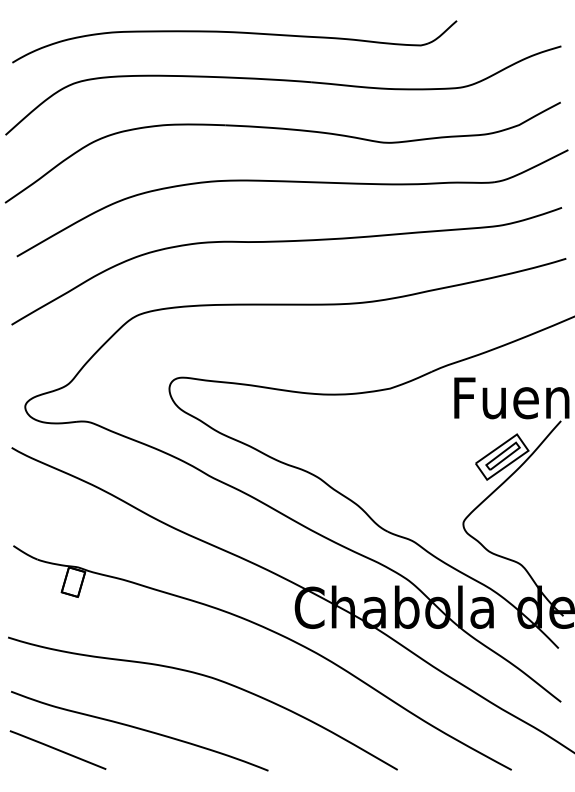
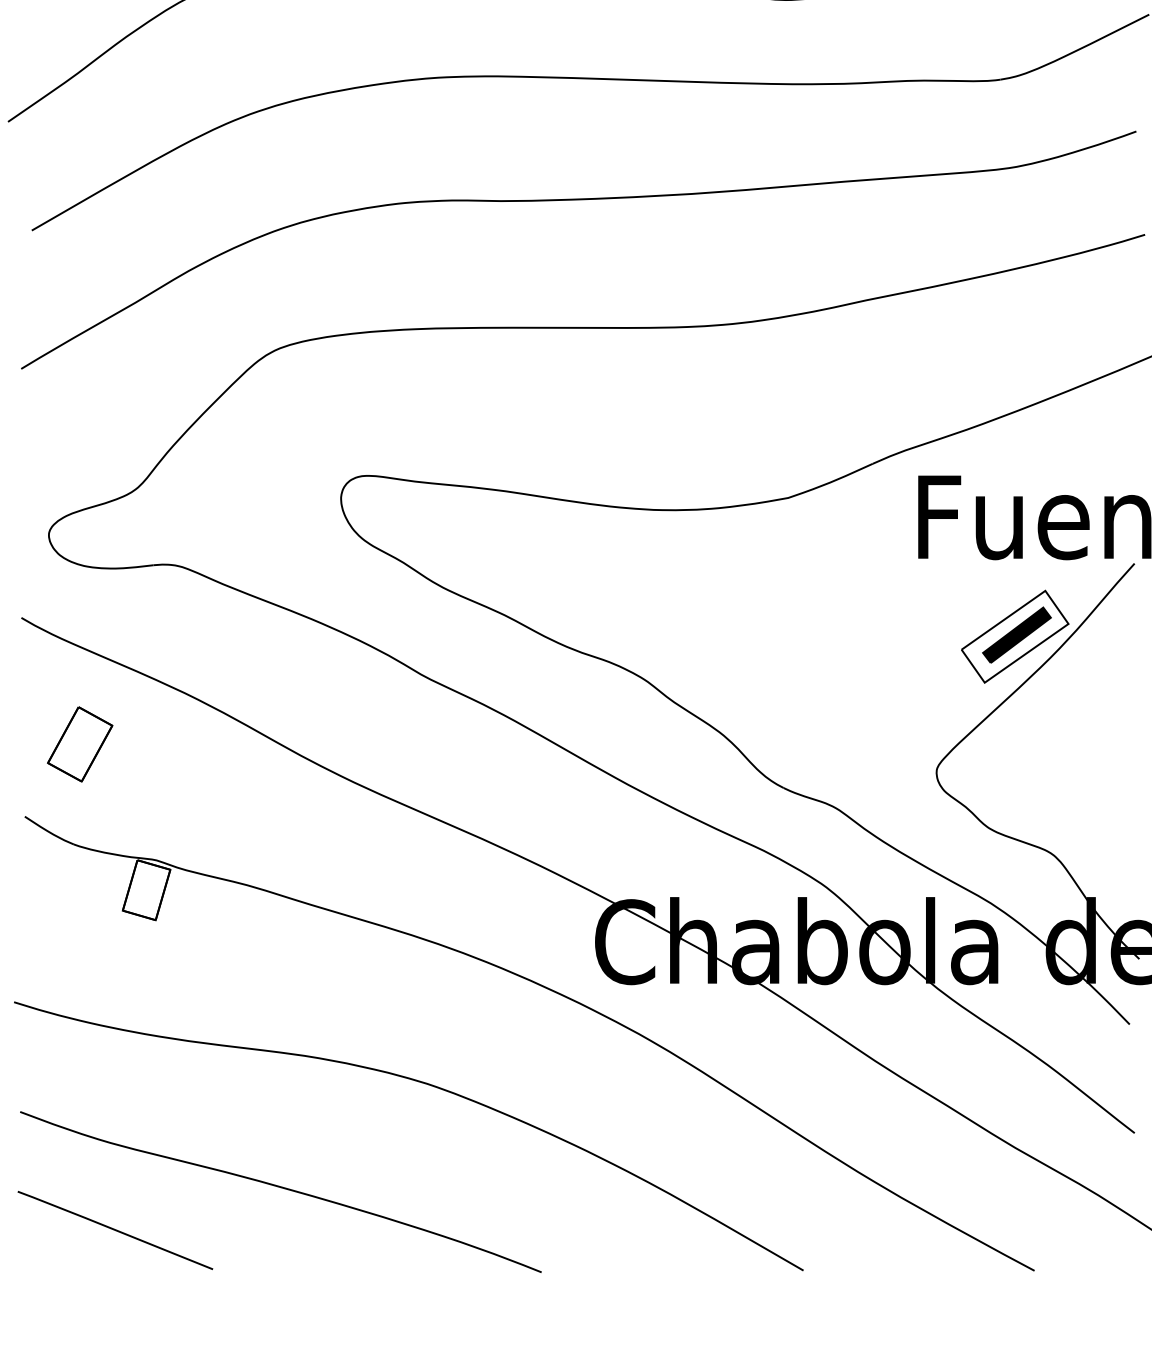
fill: (502, 456) -> (1015, 635), added
part: (40, 510) -> (79, 744), added

